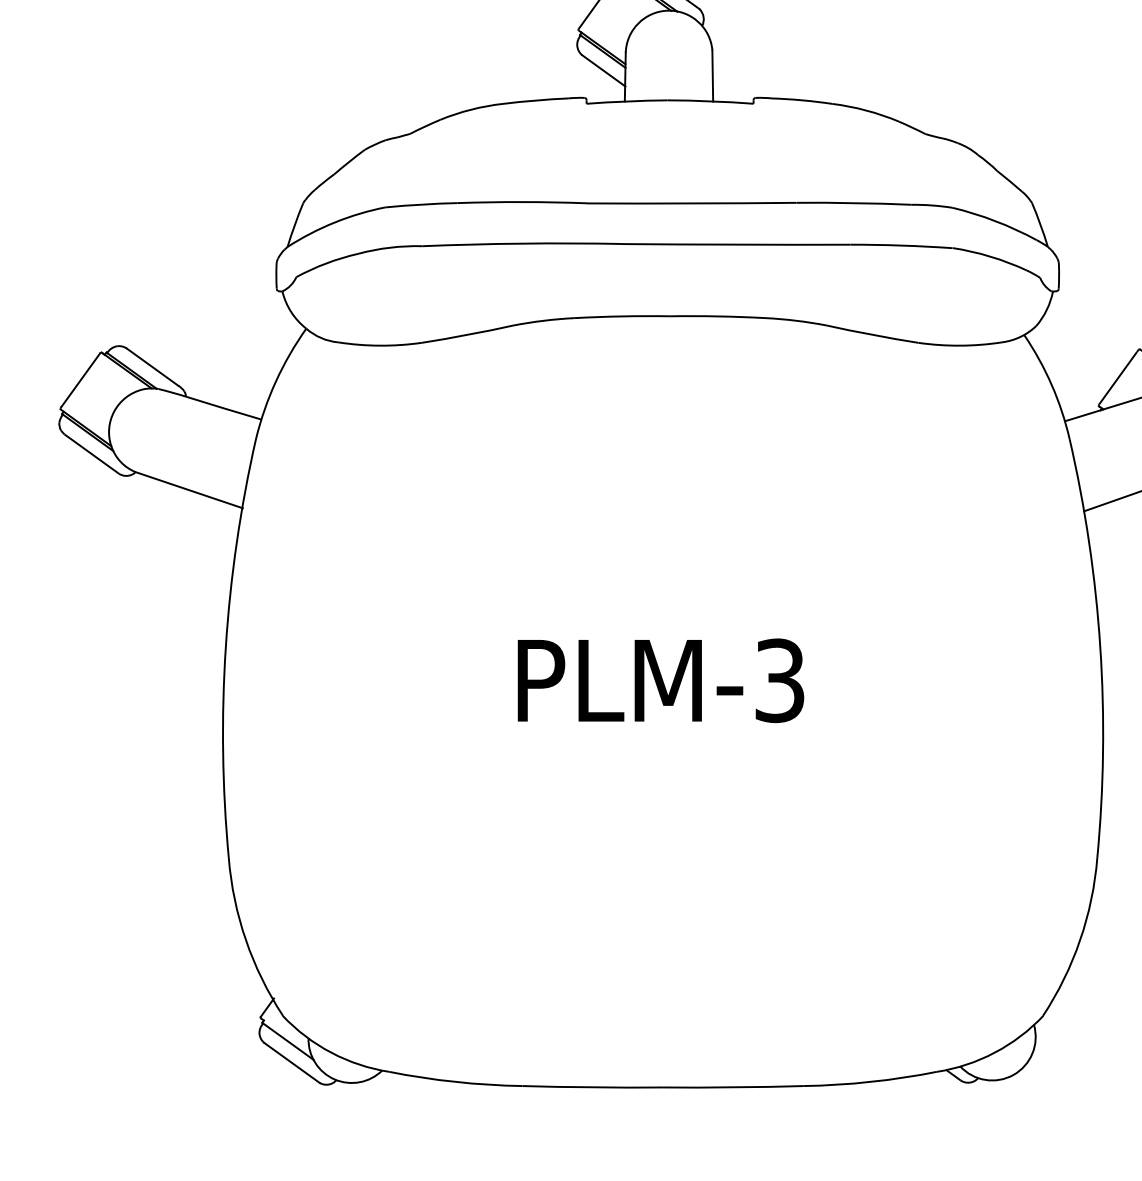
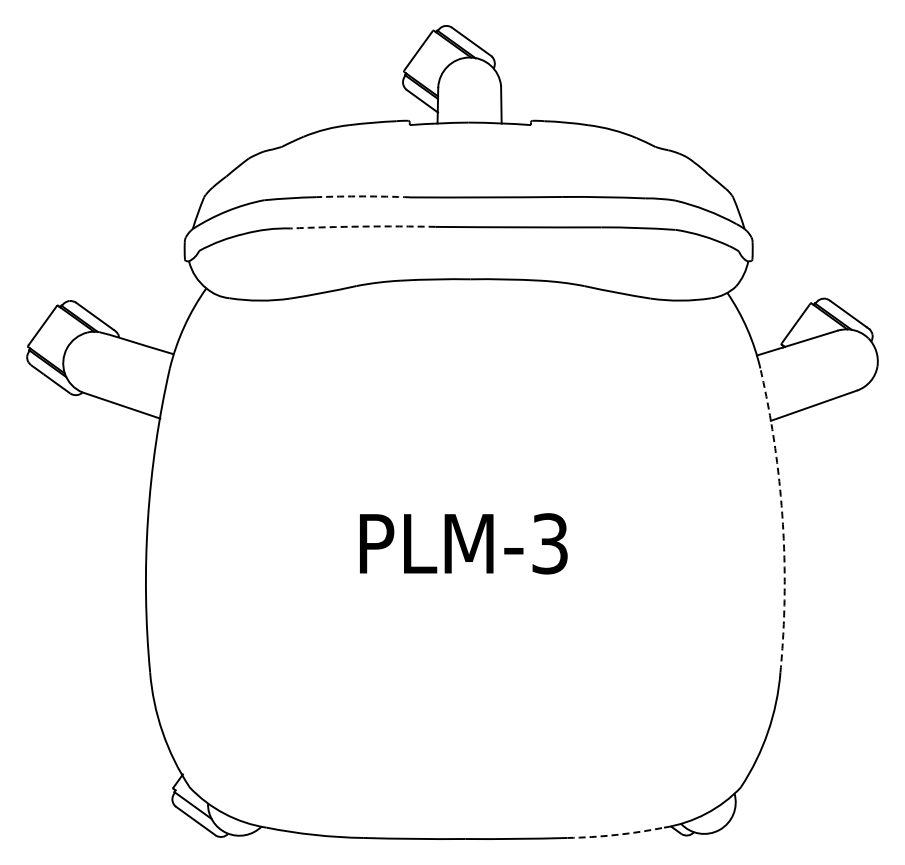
arc: (522, 202) -> (363, 196), solid -> dashed
arc: (522, 243) -> (363, 226), solid -> dashed
arc: (1100, 647) -> (782, 519), solid -> dashed
arc: (871, 1081) -> (616, 834), solid -> dashed

